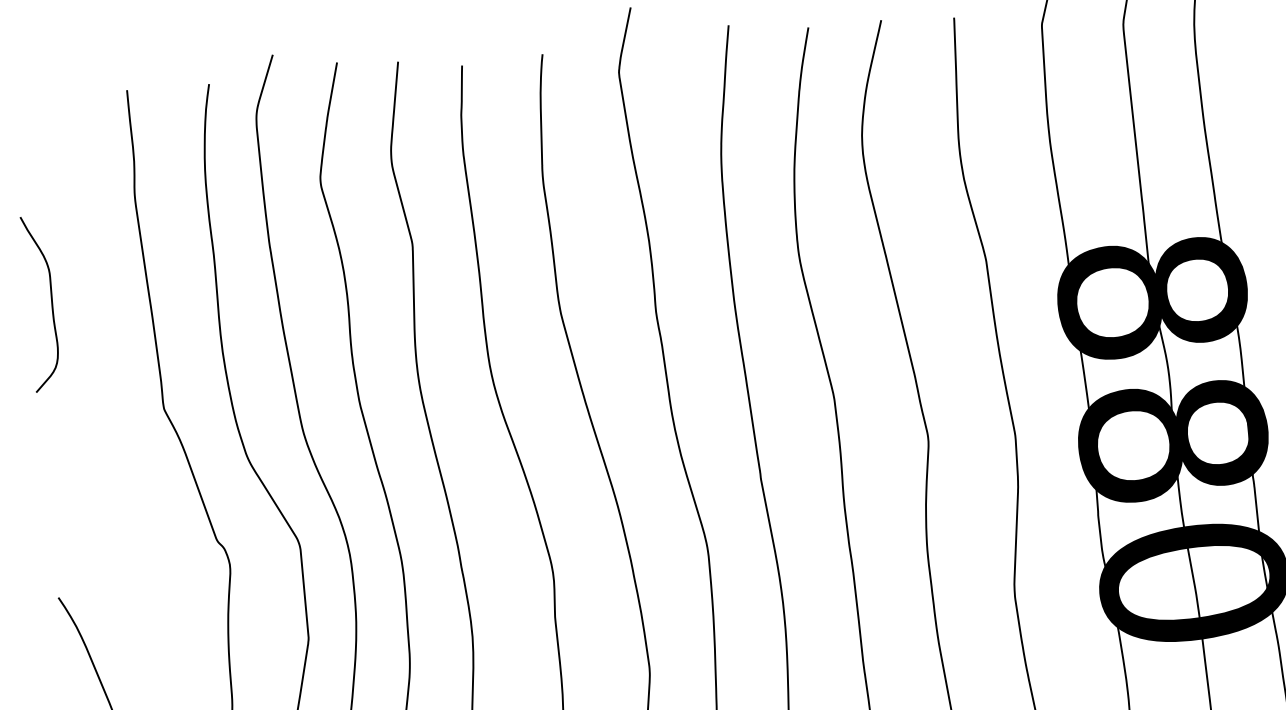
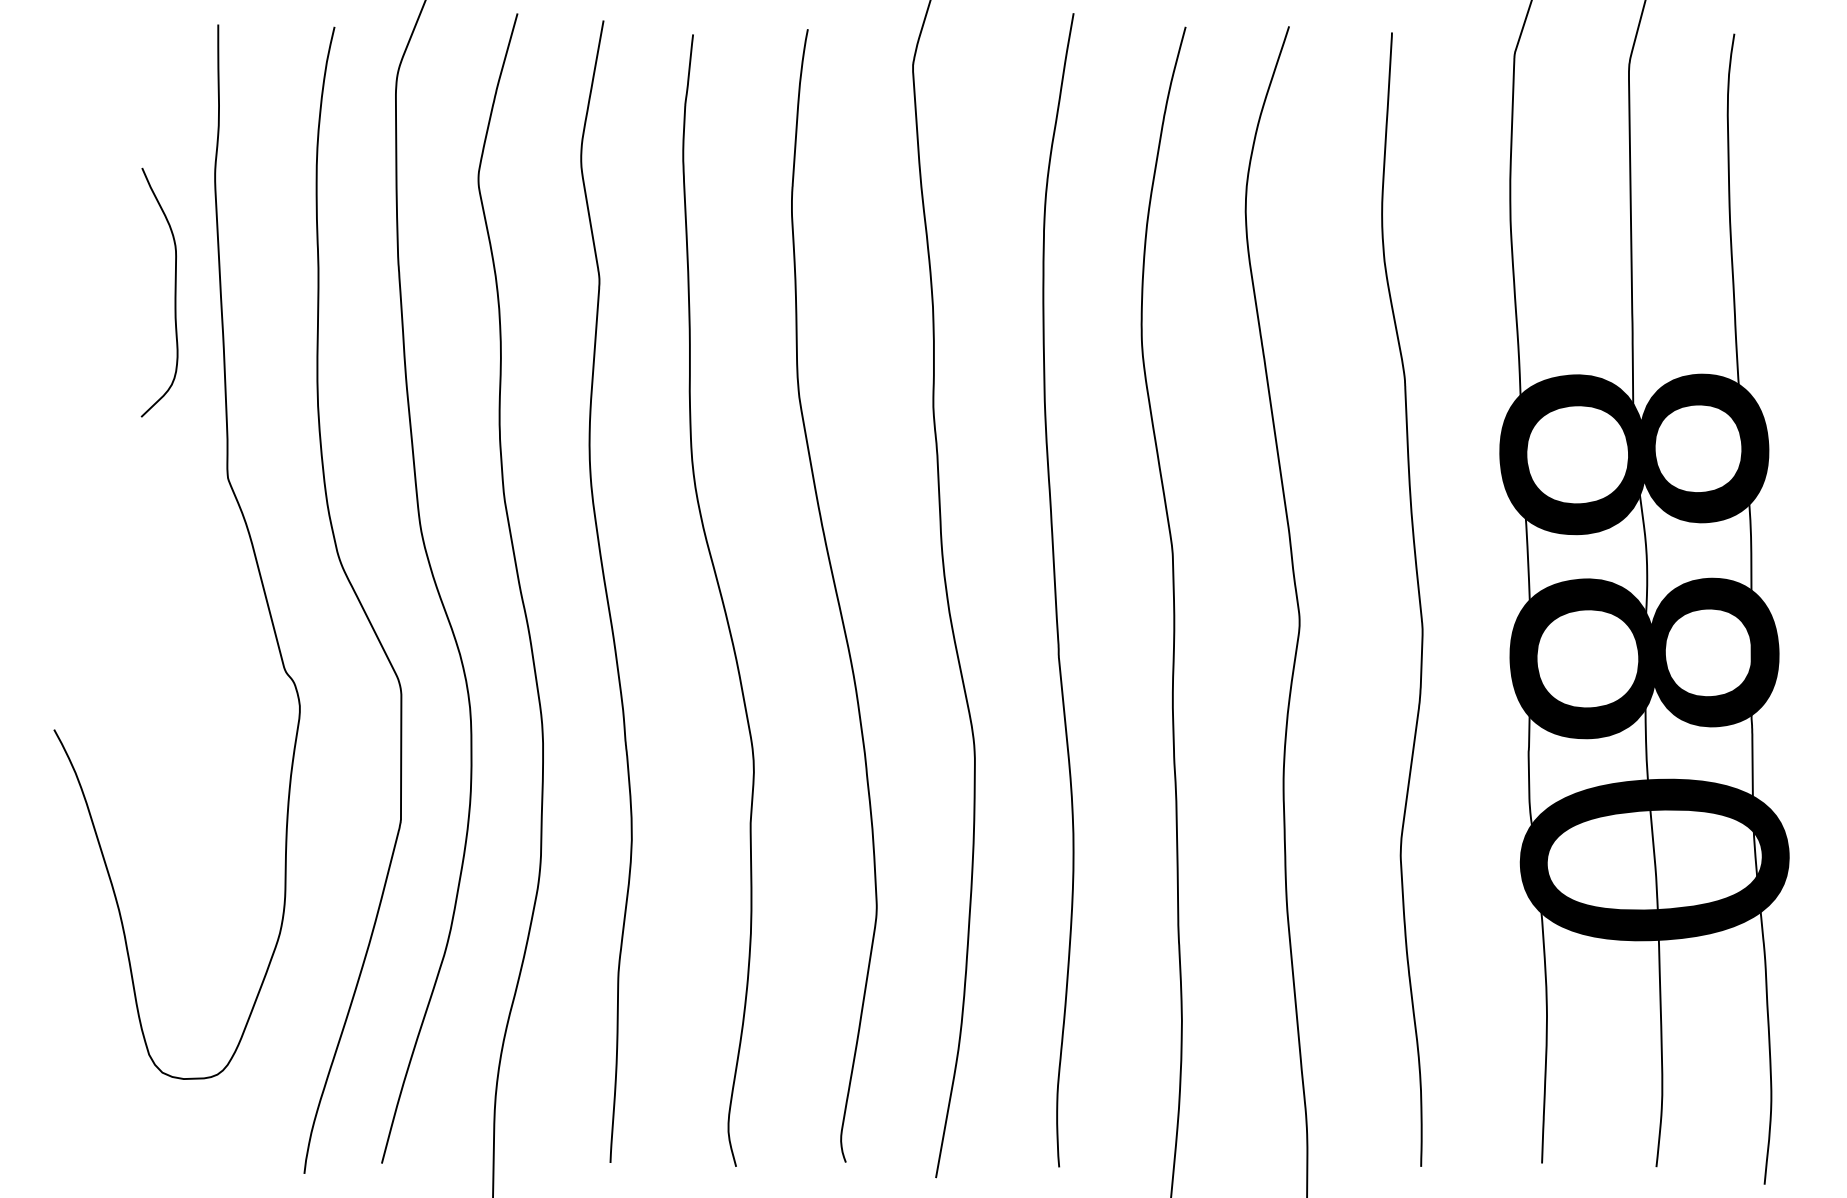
curve: (51, 302) -> (174, 292), moved

